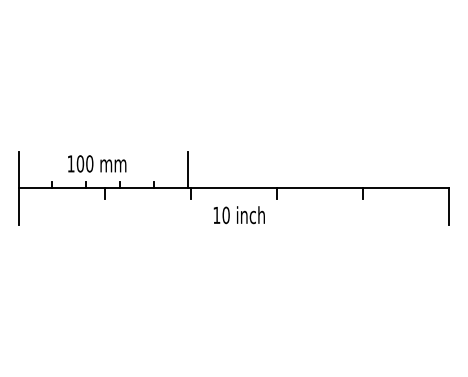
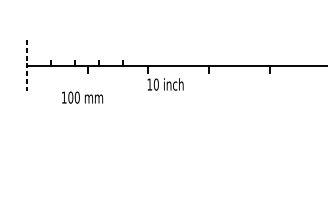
text: (97, 163) -> (82, 97), moved
line: (188, 170) -> (146, 53), removed
line: (18, 188) -> (27, 65), solid -> dashed
text: (238, 215) -> (165, 84), moved

